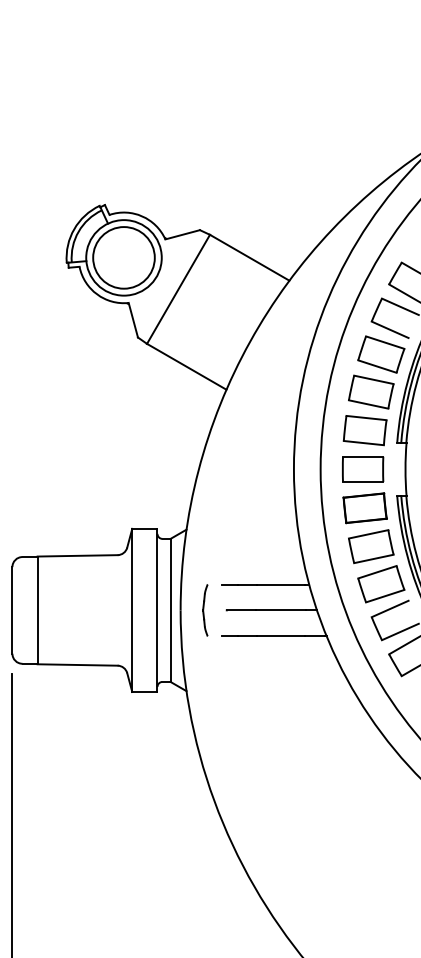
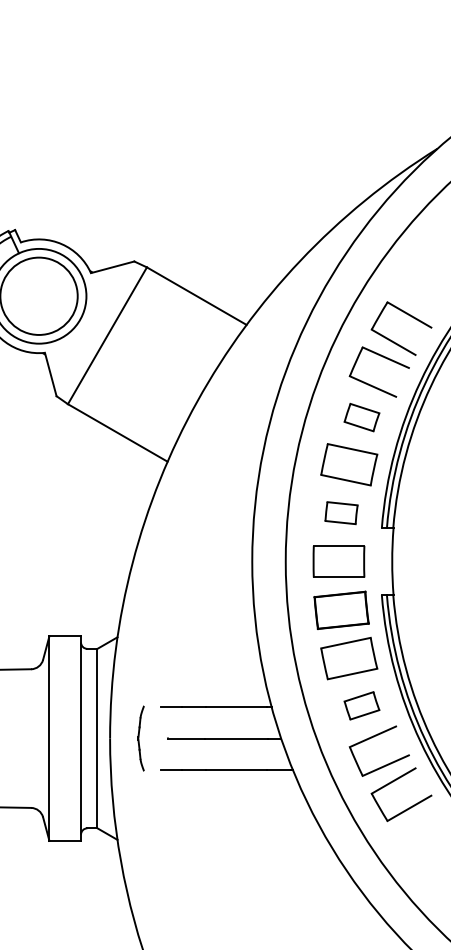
part: (381, 354) -> (362, 417), size x0.6
part: (364, 430) -> (340, 512), size x0.6
part: (381, 584) -> (362, 706), size x0.6

